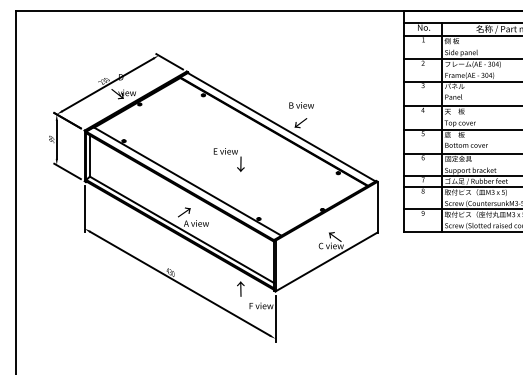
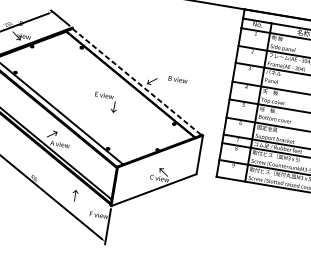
text: (301, 105) -> (177, 79), moved
line: (282, 127) -> (137, 82), solid -> dashed
text: (228, 159) -> (105, 101), moved
text: (240, 288) -> (75, 195), moved

